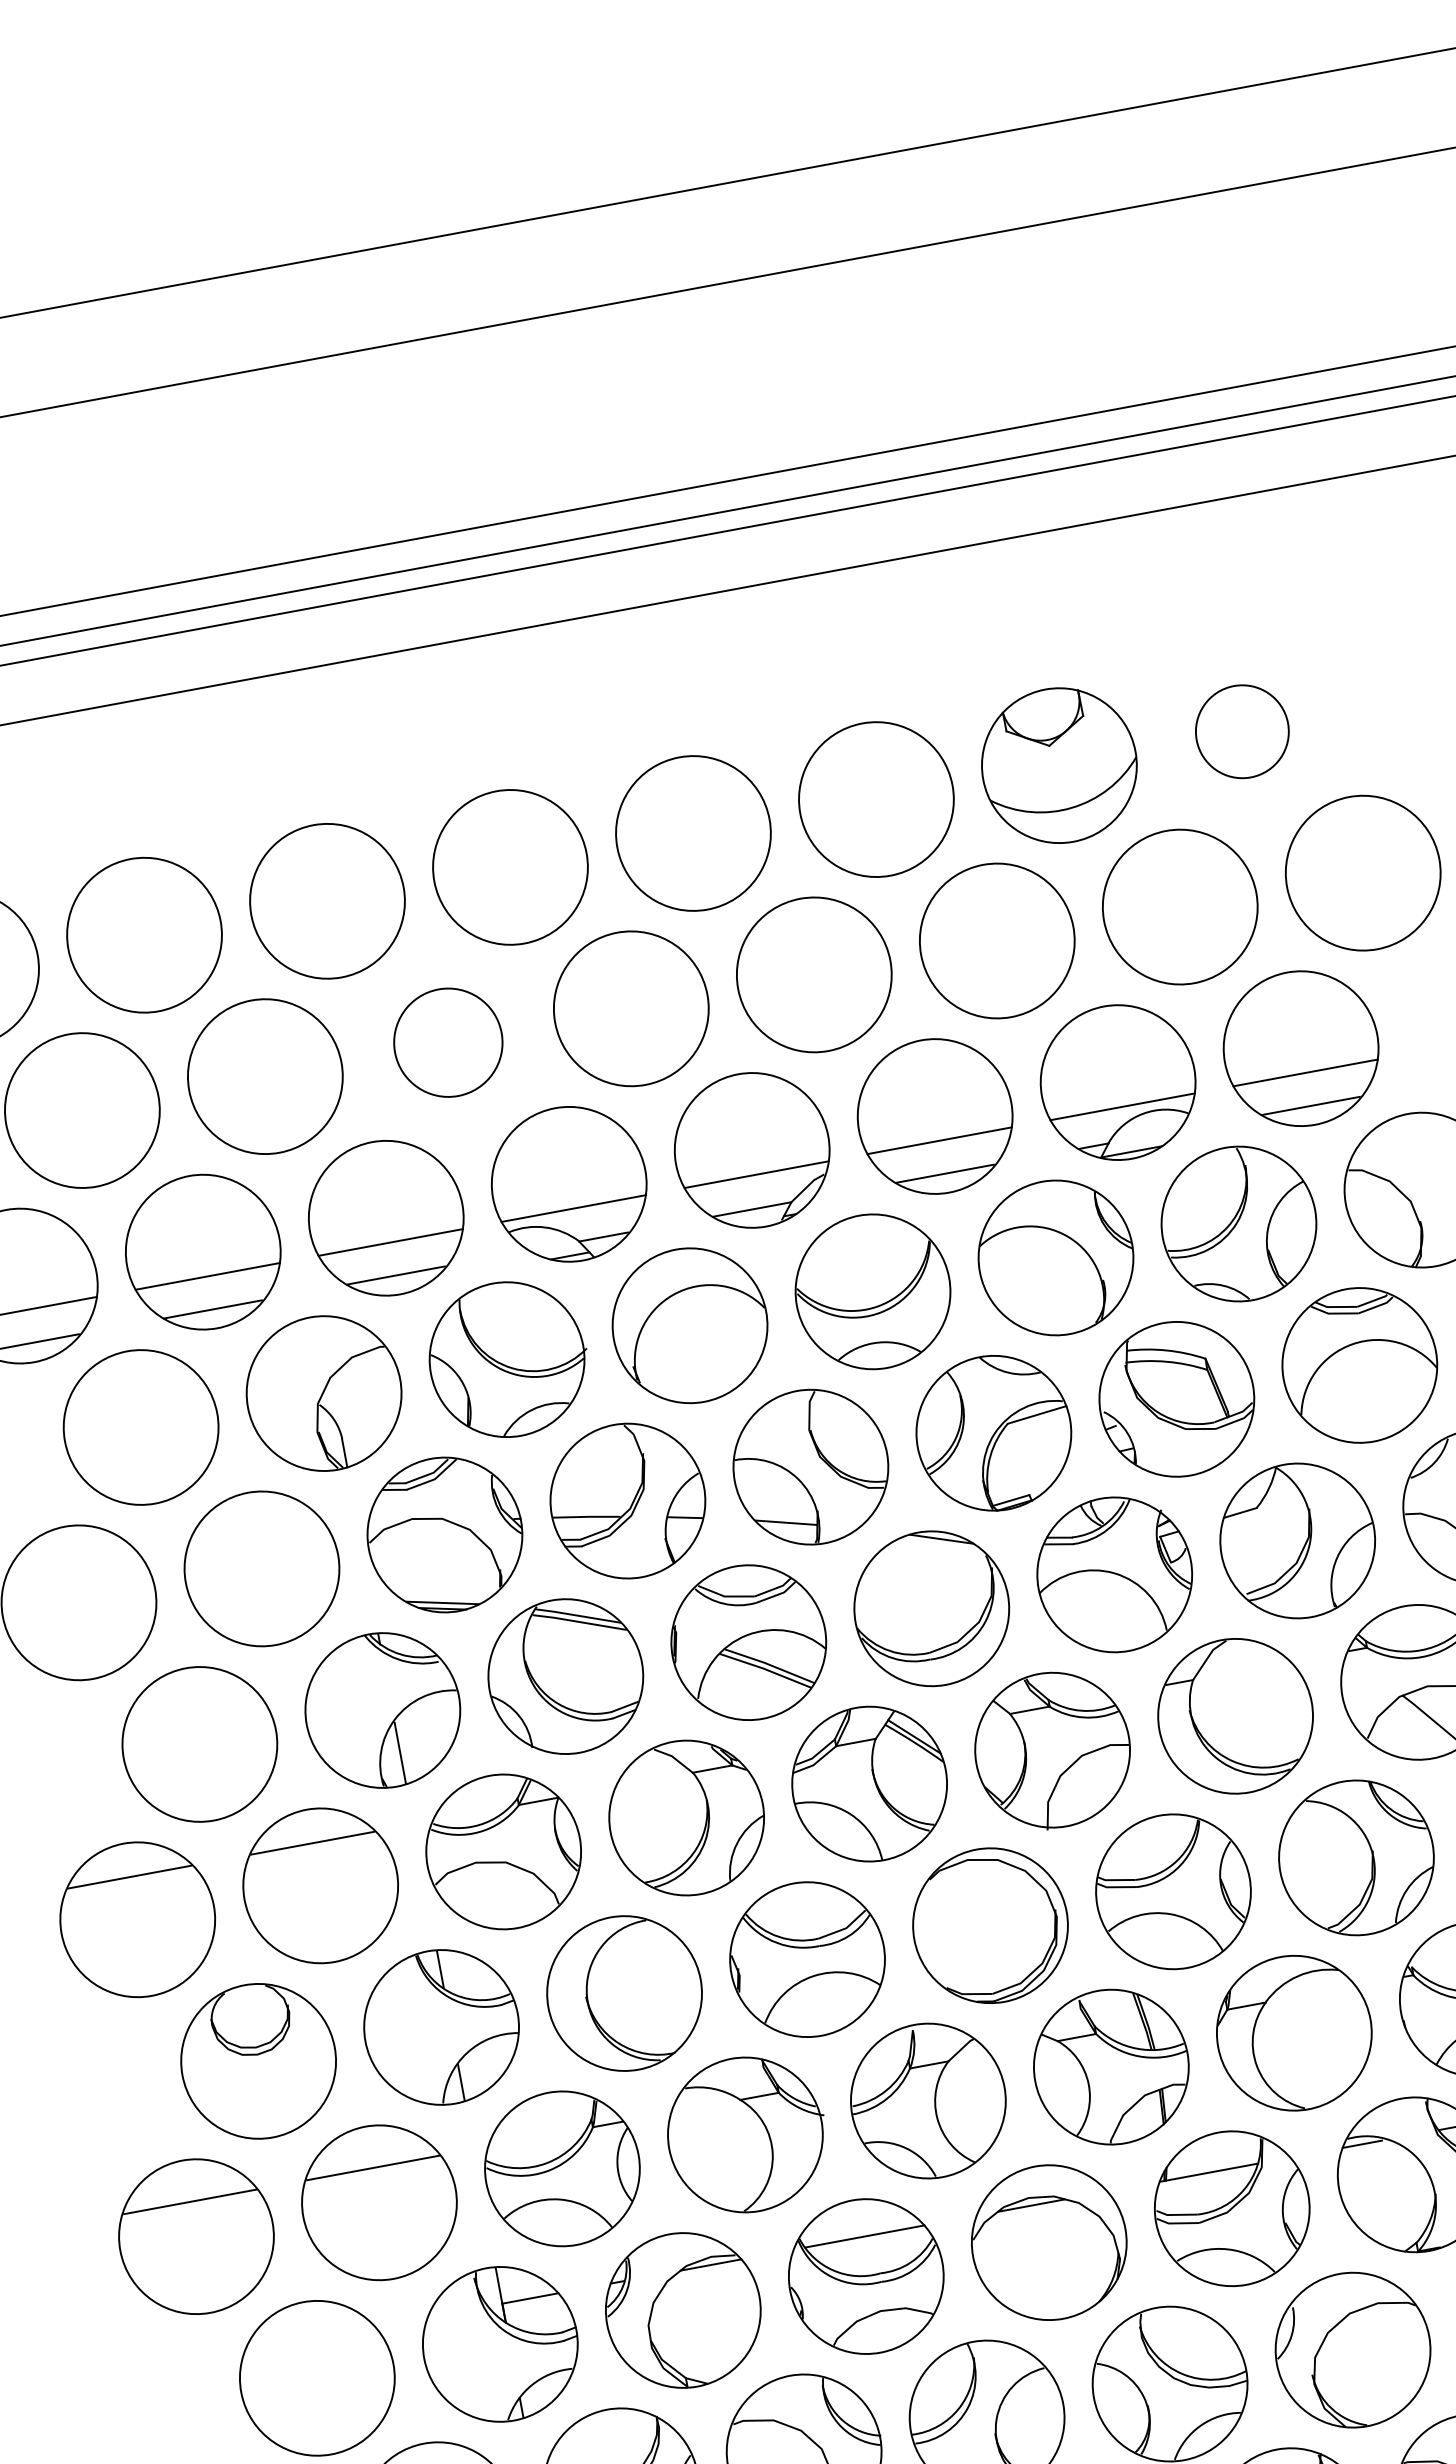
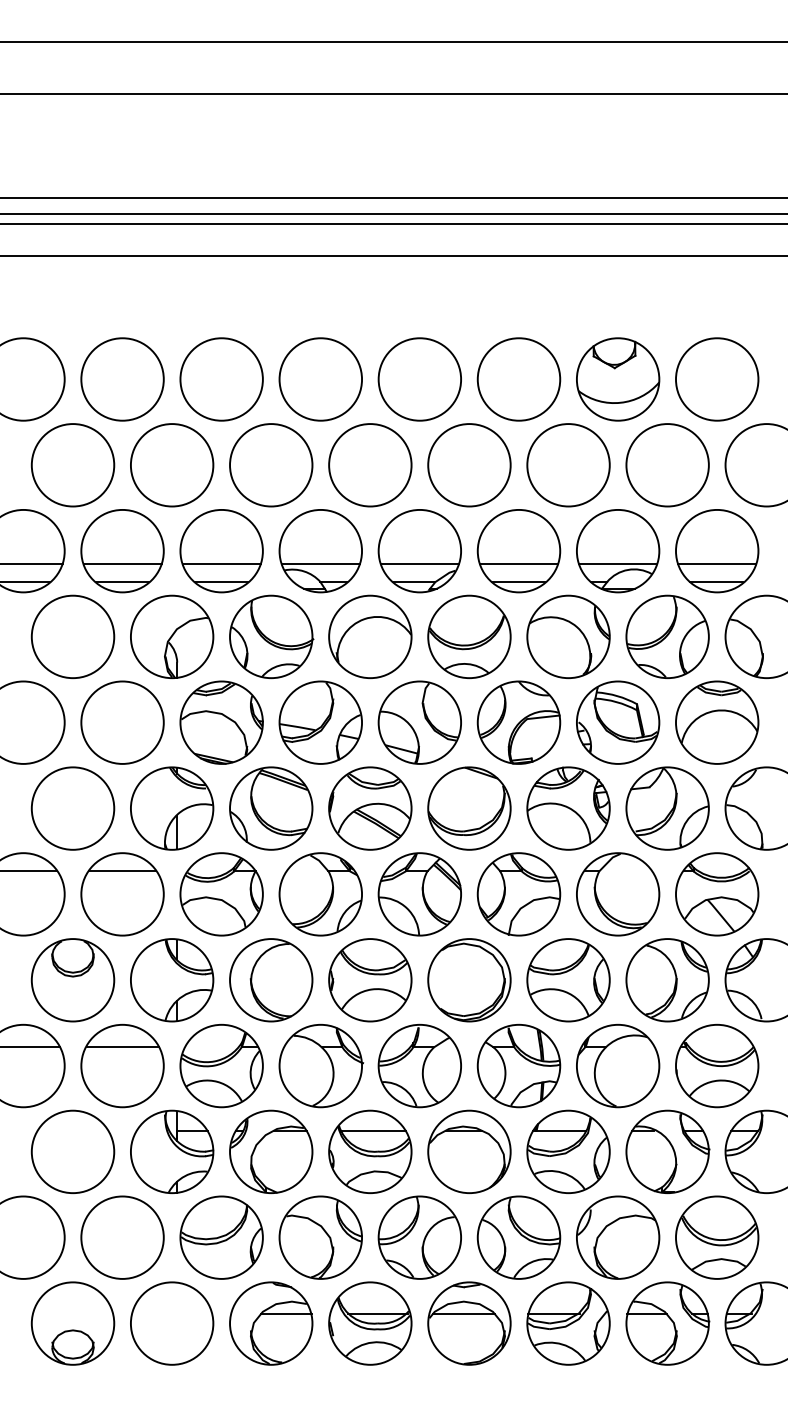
circle: (1241, 732) -> (716, 379), size x1.67
circle: (448, 1043) -> (271, 465), size x1.43

